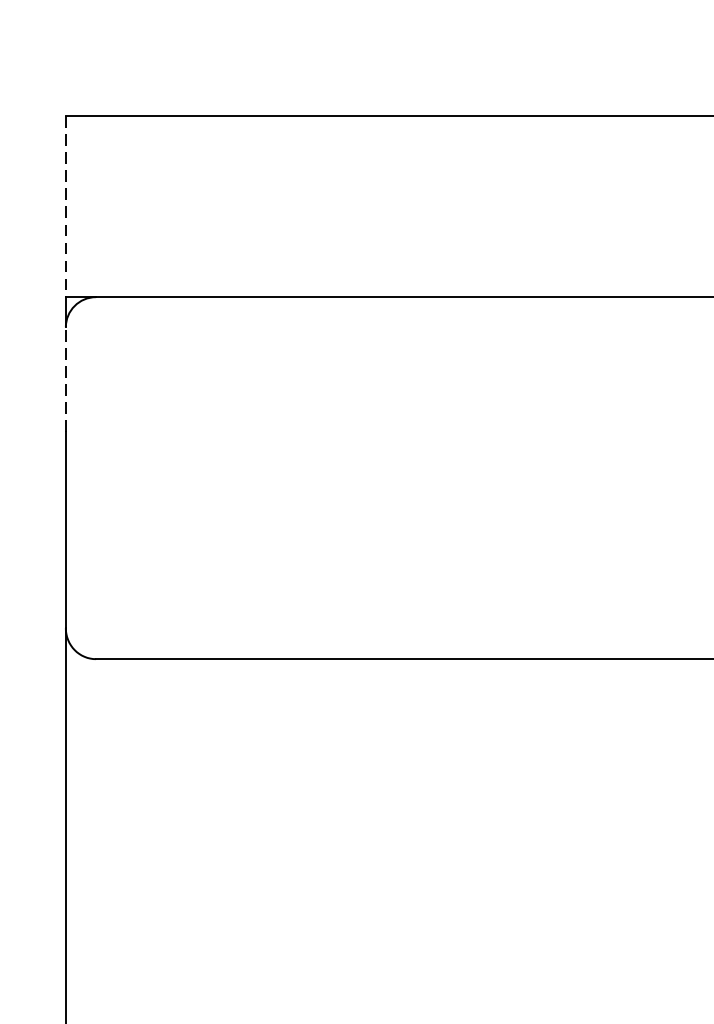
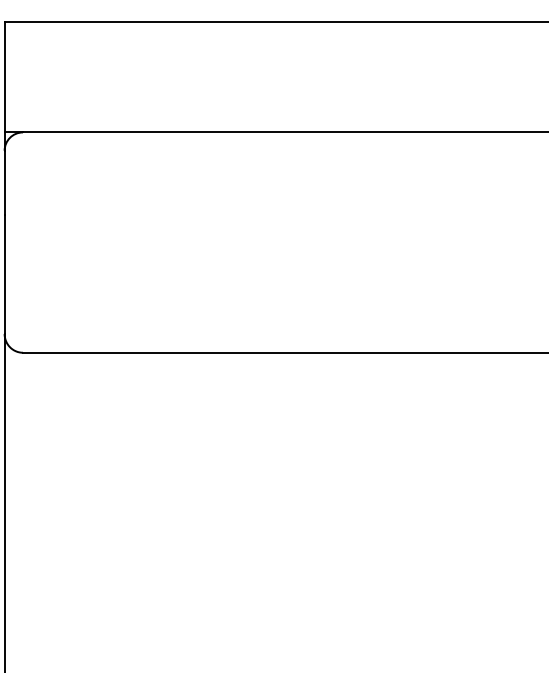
line: (65, 206) -> (4, 77), dashed -> solid
line: (65, 379) -> (4, 182), dashed -> solid

